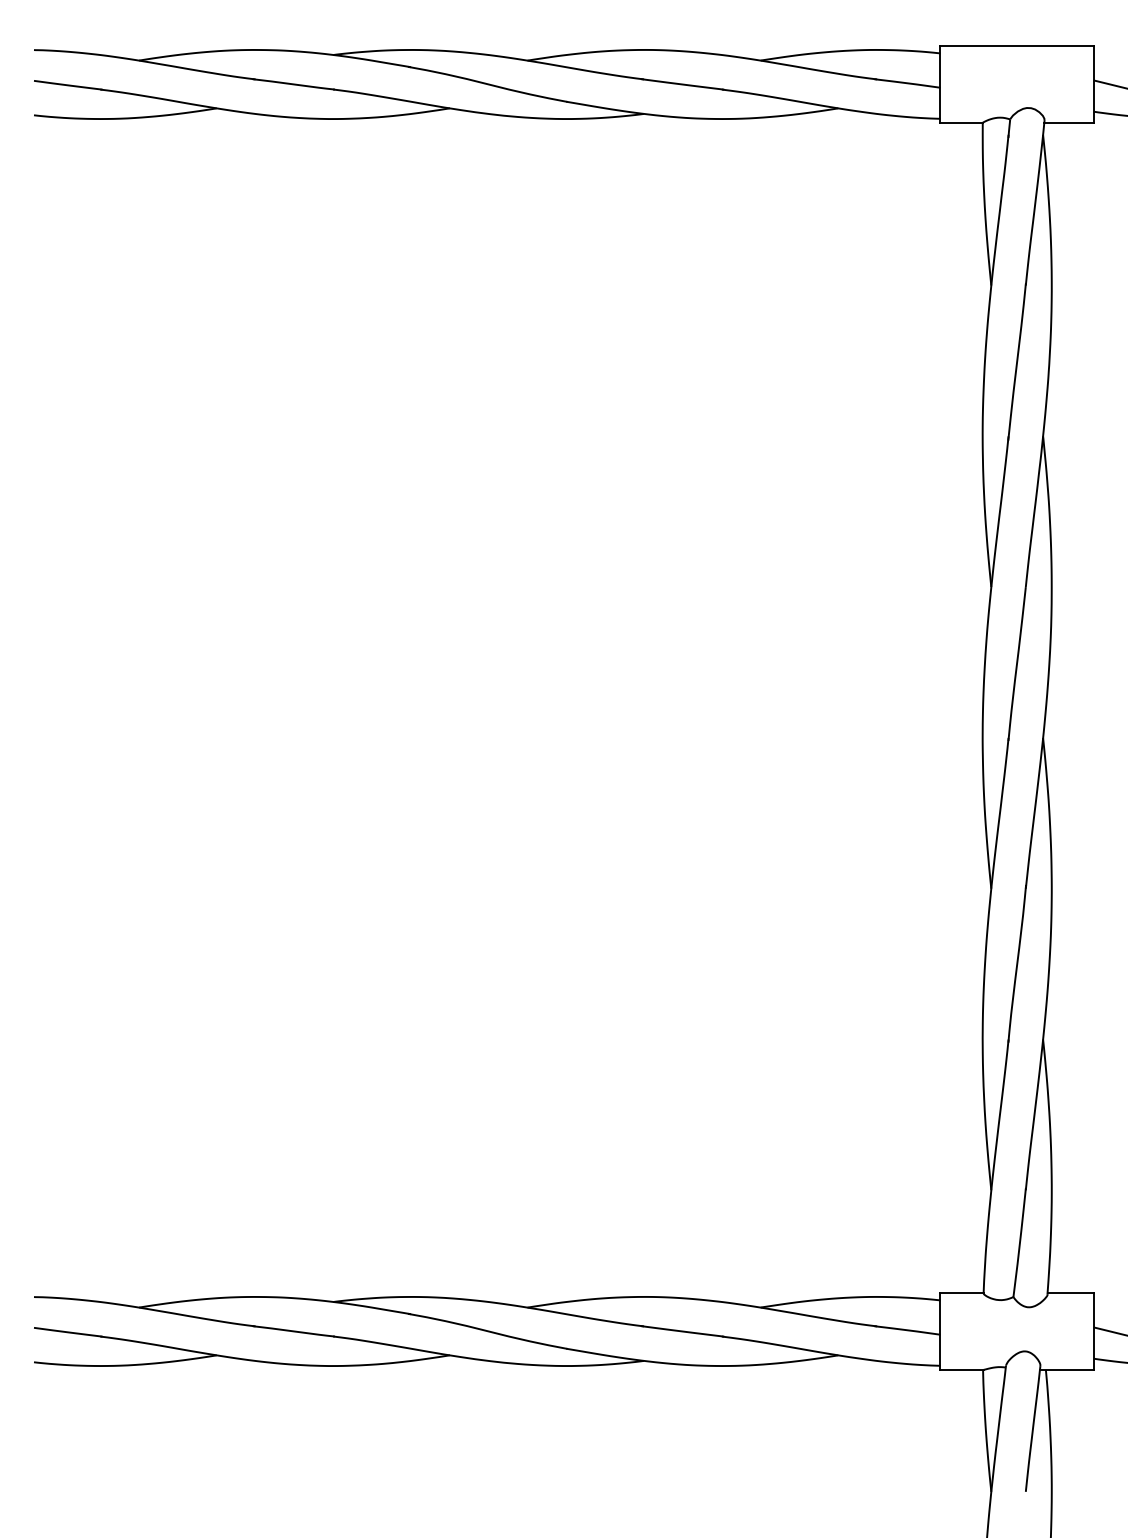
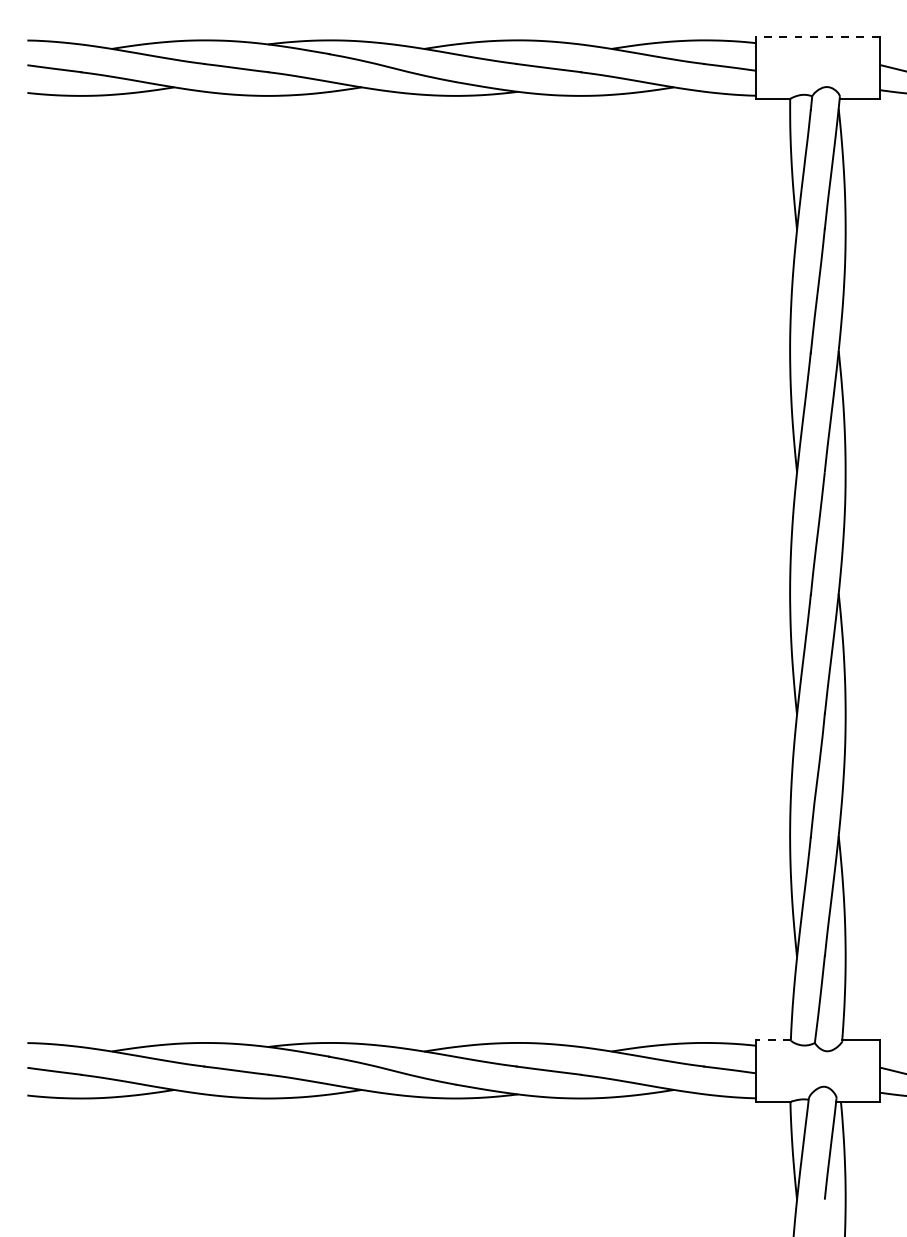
line: (1017, 46) -> (818, 37), solid -> dashed
line: (962, 1293) -> (773, 1040), solid -> dashed

